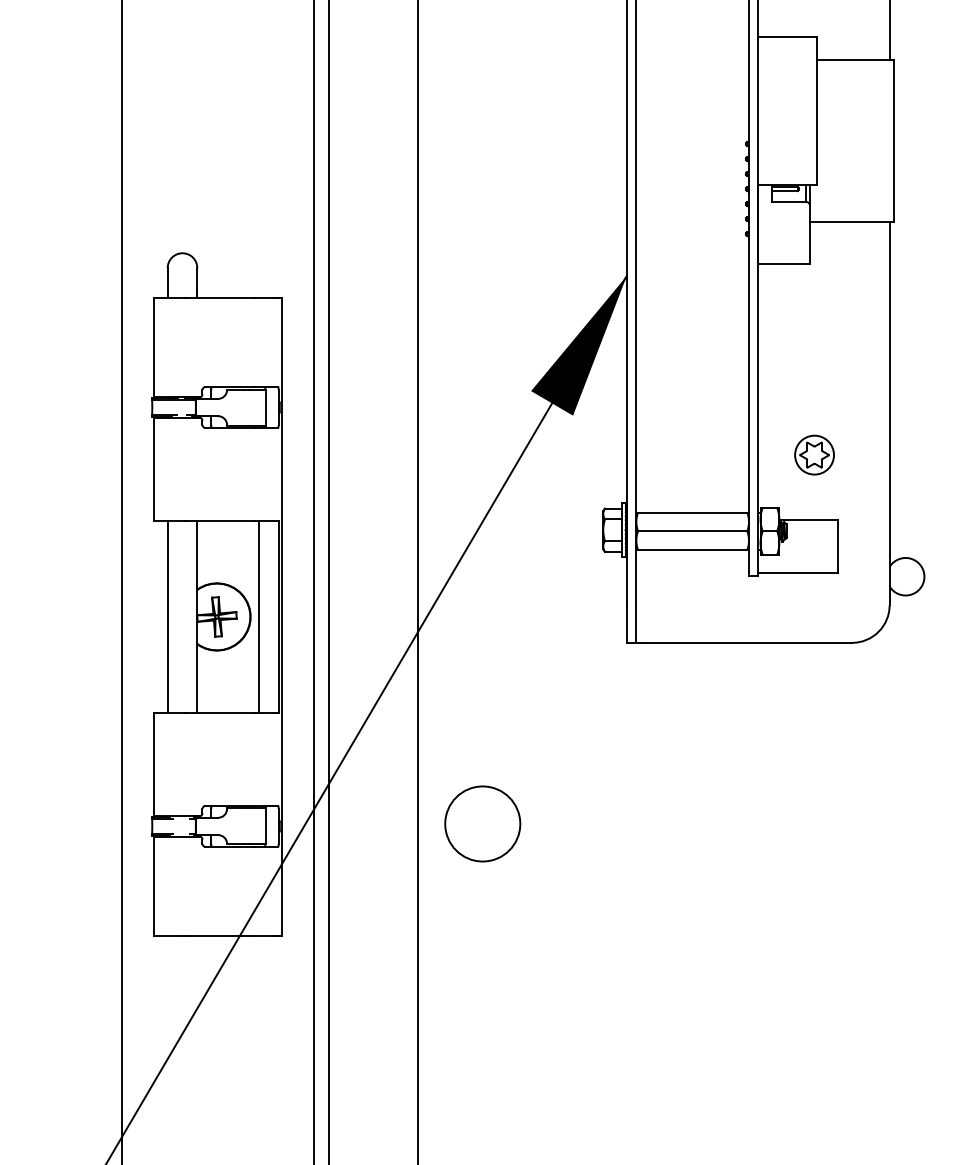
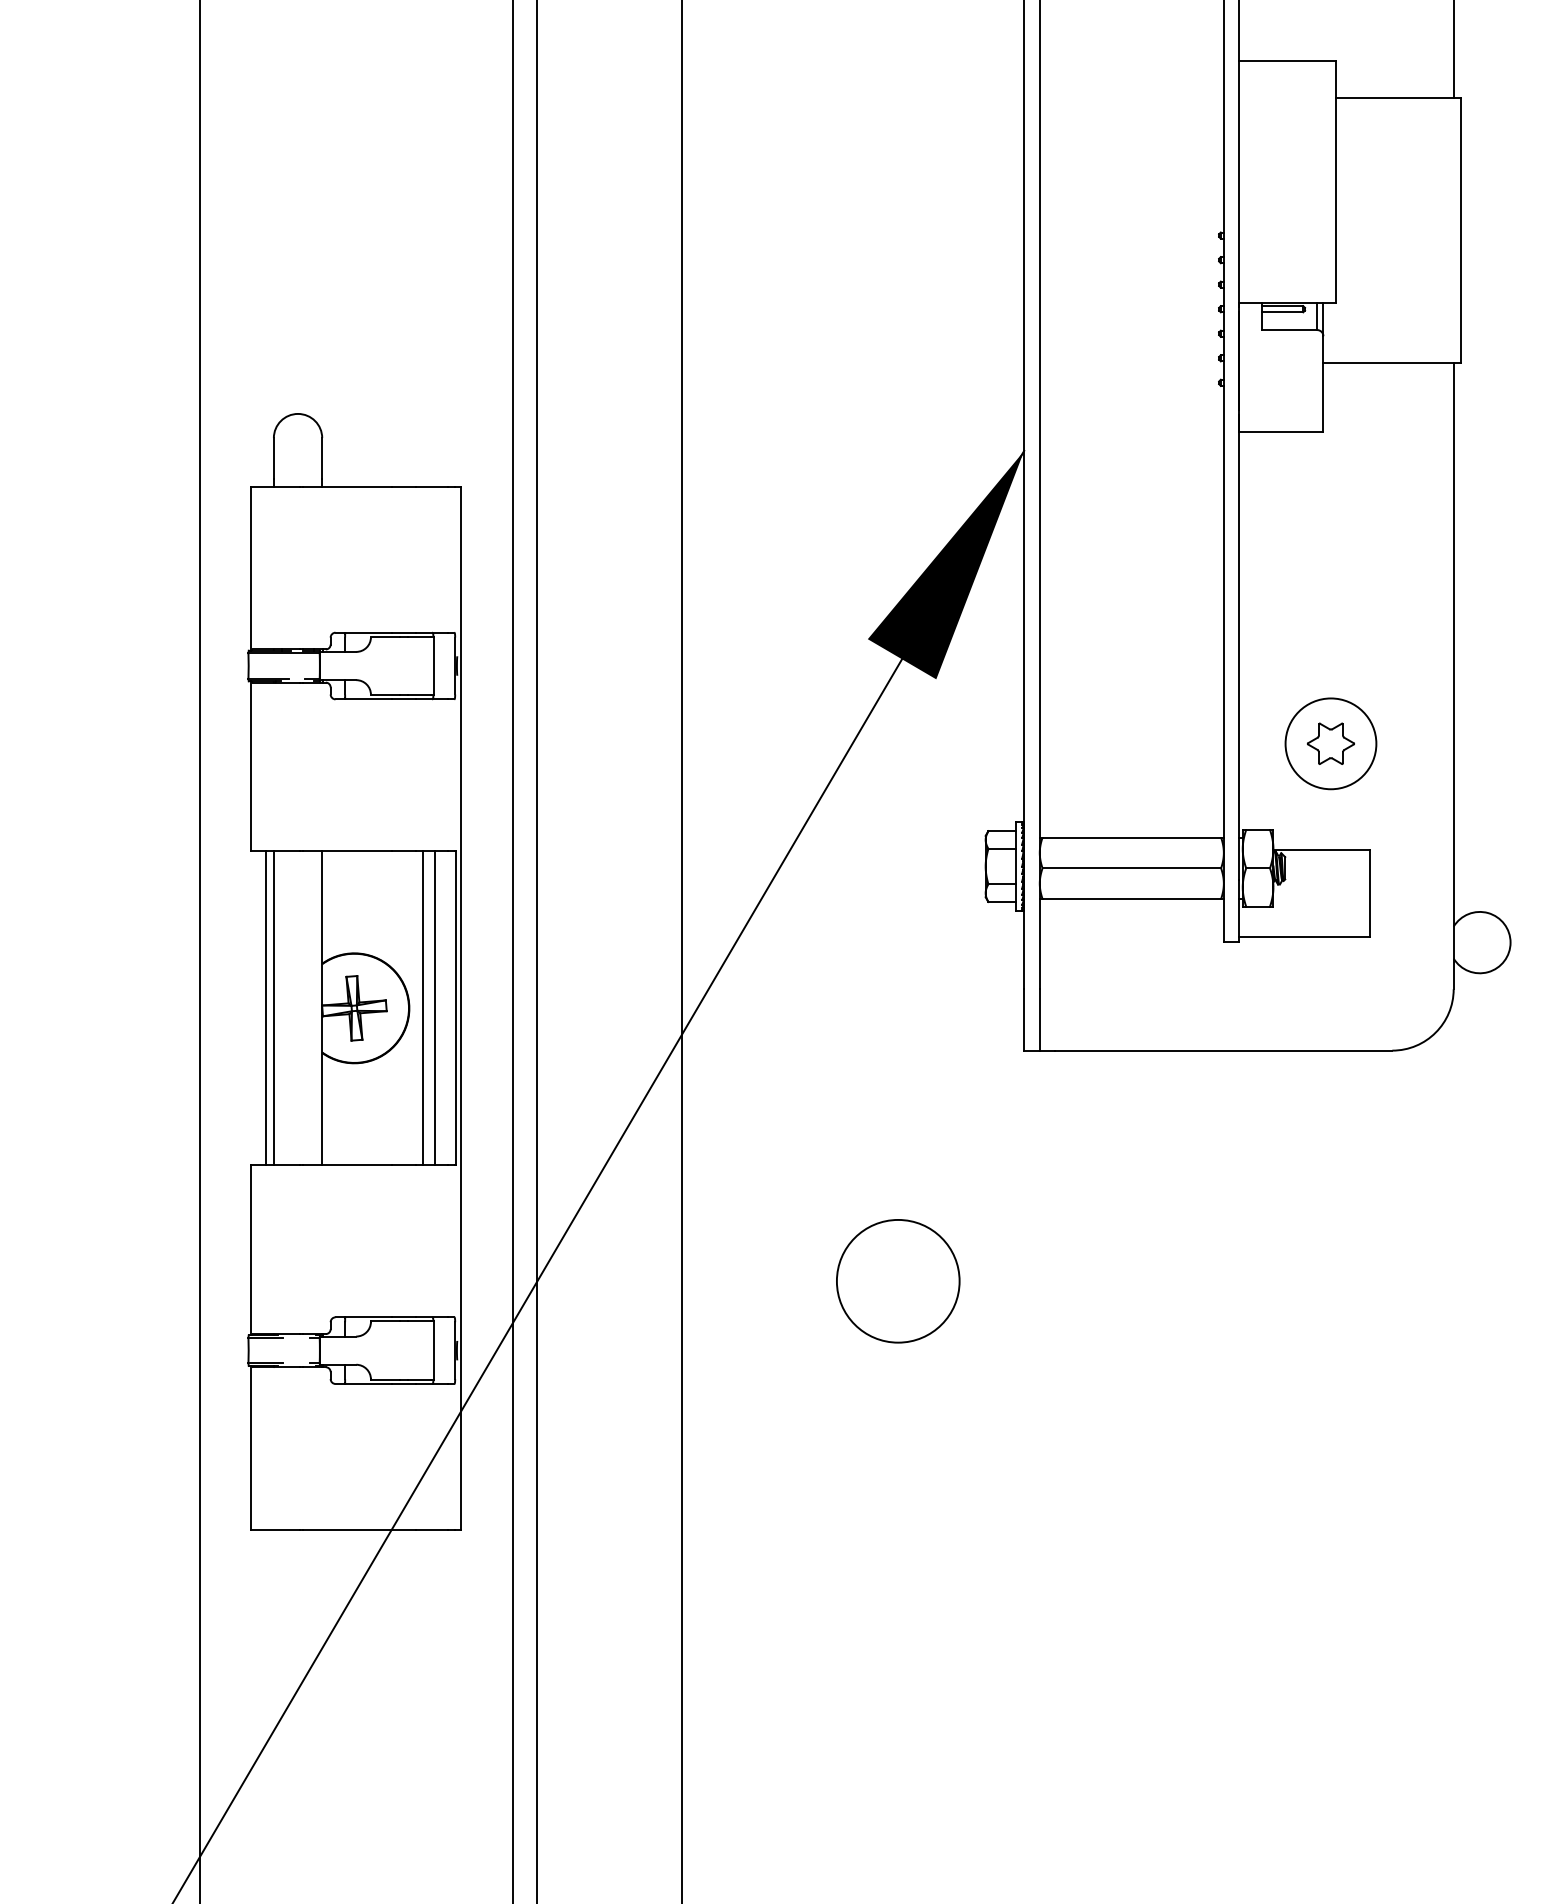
circle: (814, 454) -> (1330, 742), size x1.43
line: (162, 616) -> (265, 1007), added
line: (266, 616) -> (435, 1007), added
circle: (482, 823) -> (897, 1280), moved

